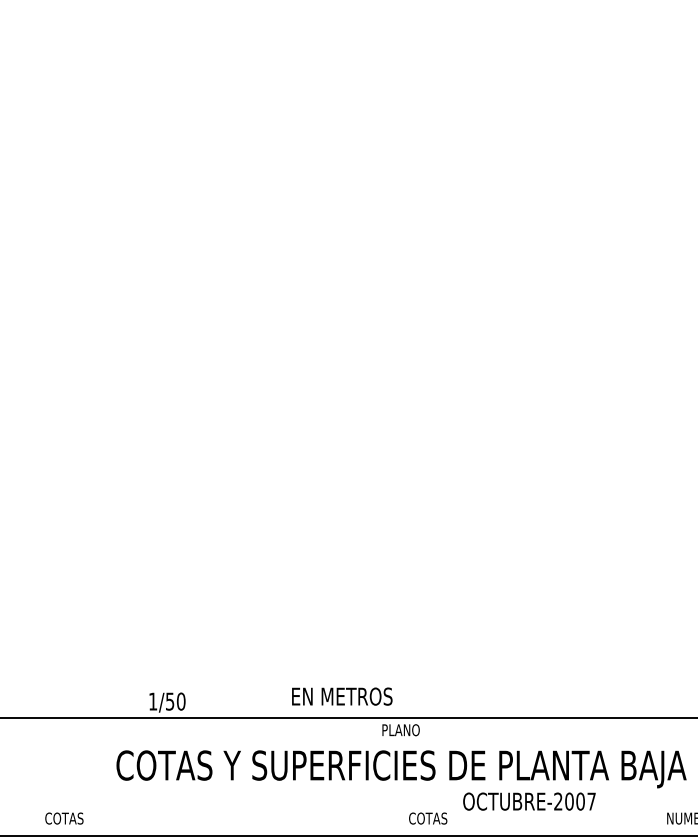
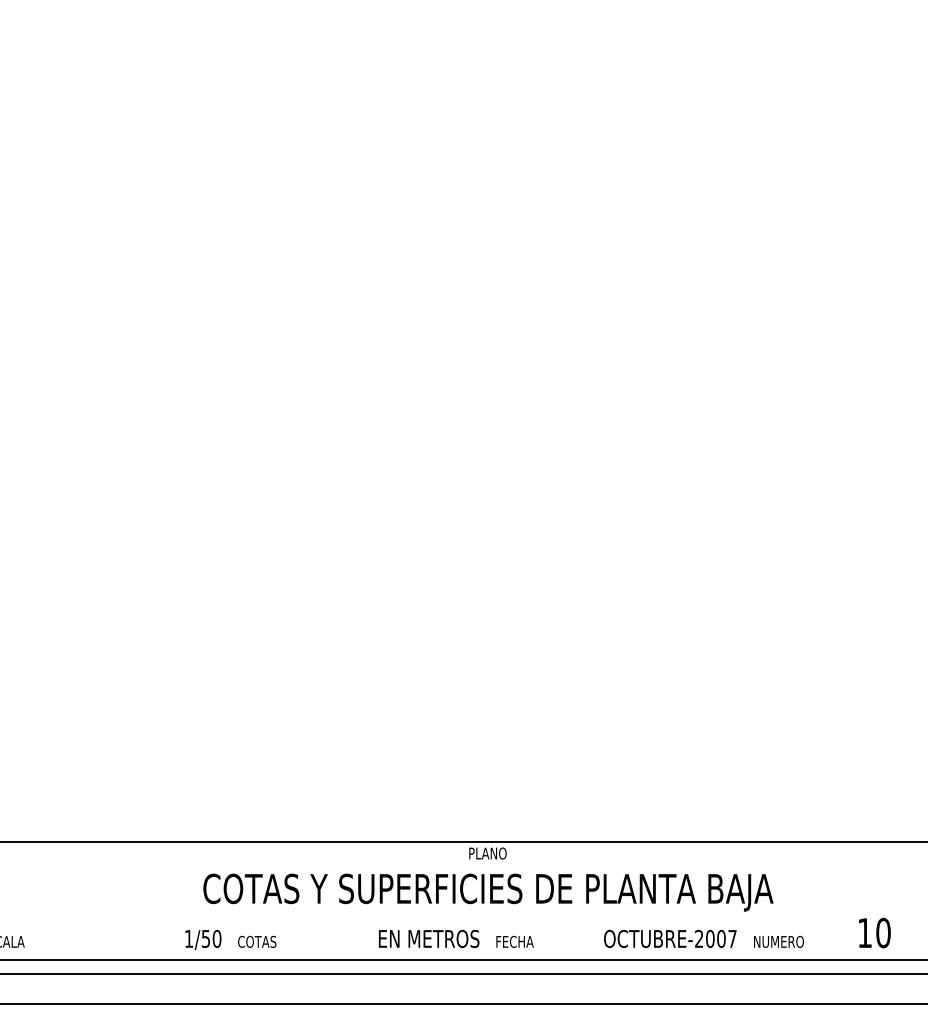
text: (342, 696) -> (429, 938), moved
text: (167, 702) -> (203, 939), moved
text: (529, 801) -> (670, 938), moved
text: (64, 818) -> (257, 941), moved
text: (427, 818) -> (514, 941), COTAS -> FECHA

